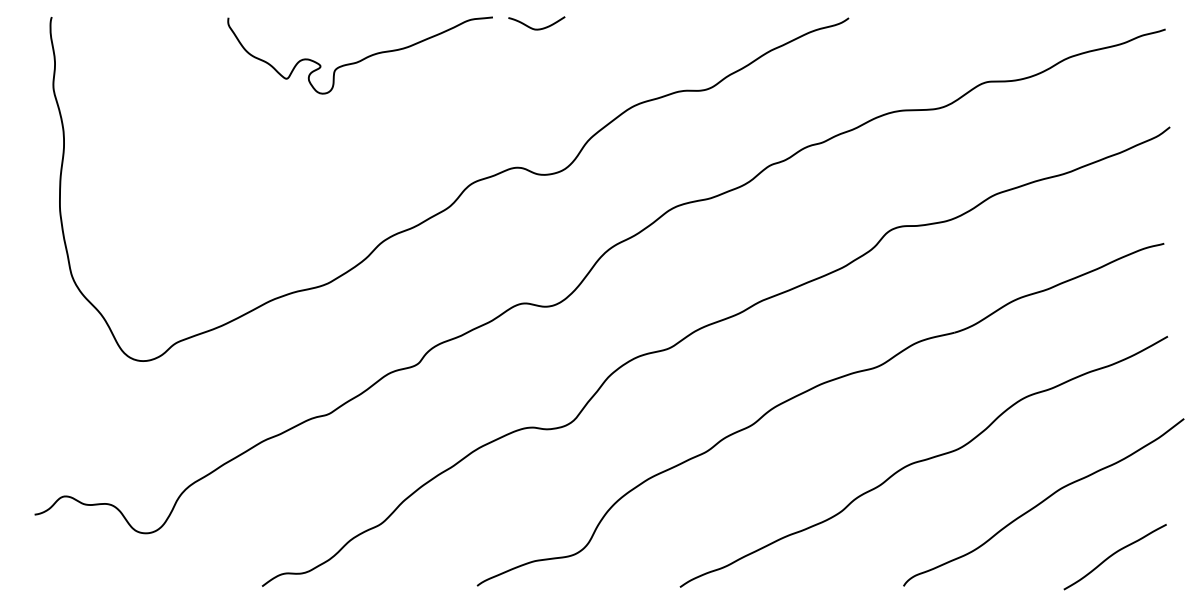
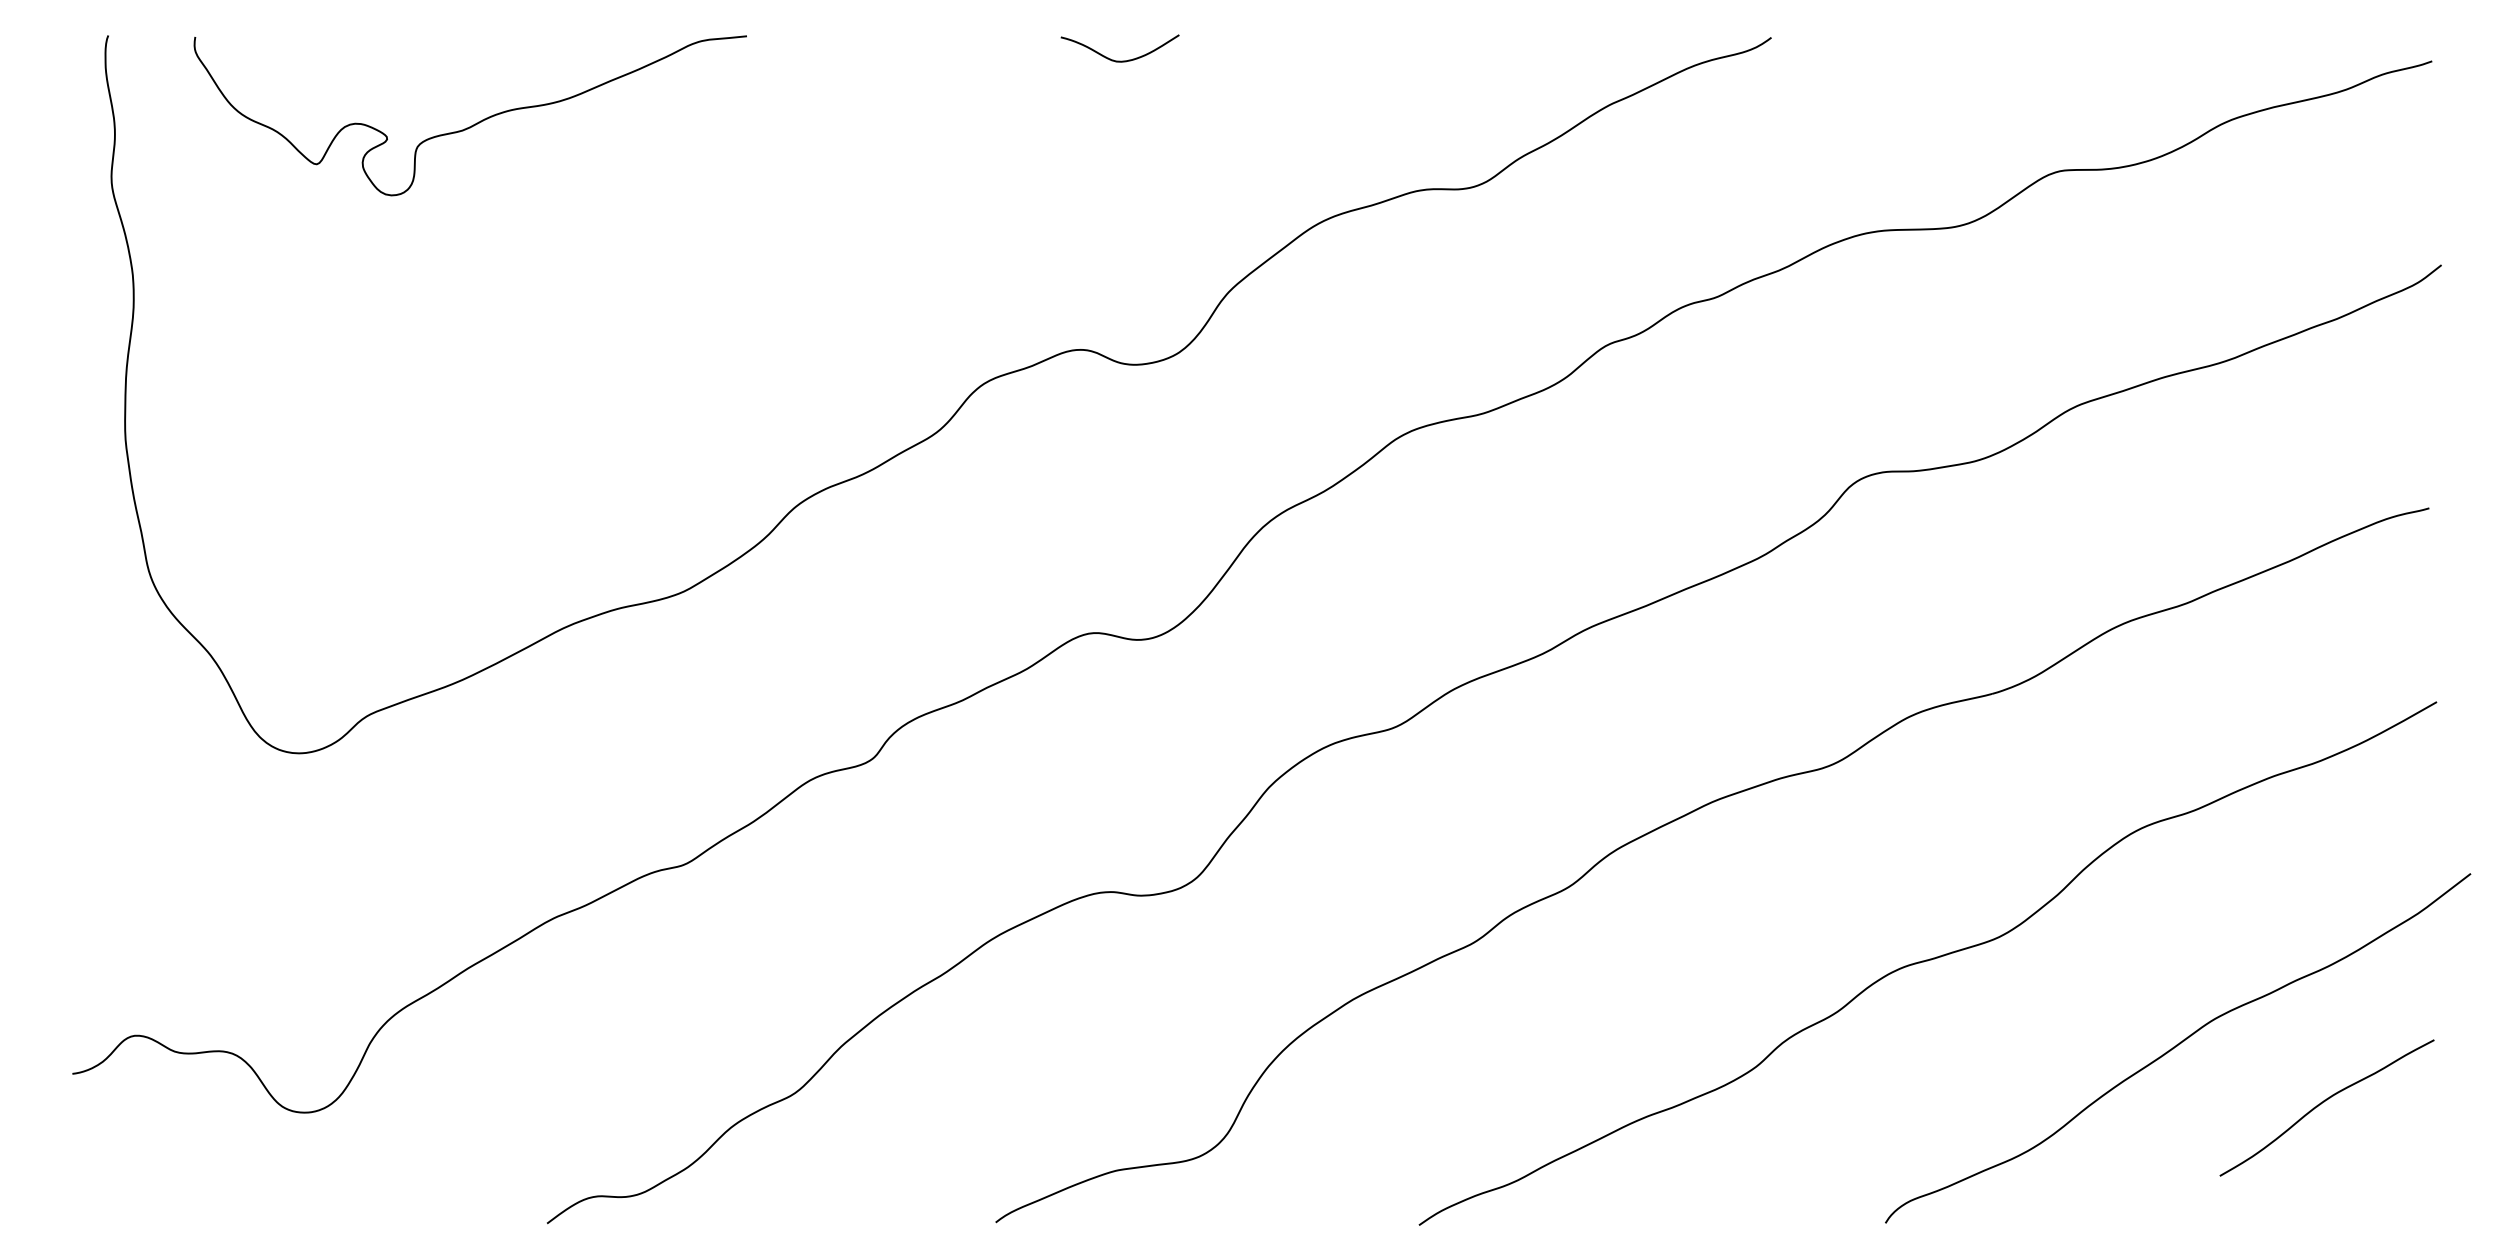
curve: (360, 59) -> (470, 124), moved
curve: (1113, 555) -> (2323, 1104), moved

